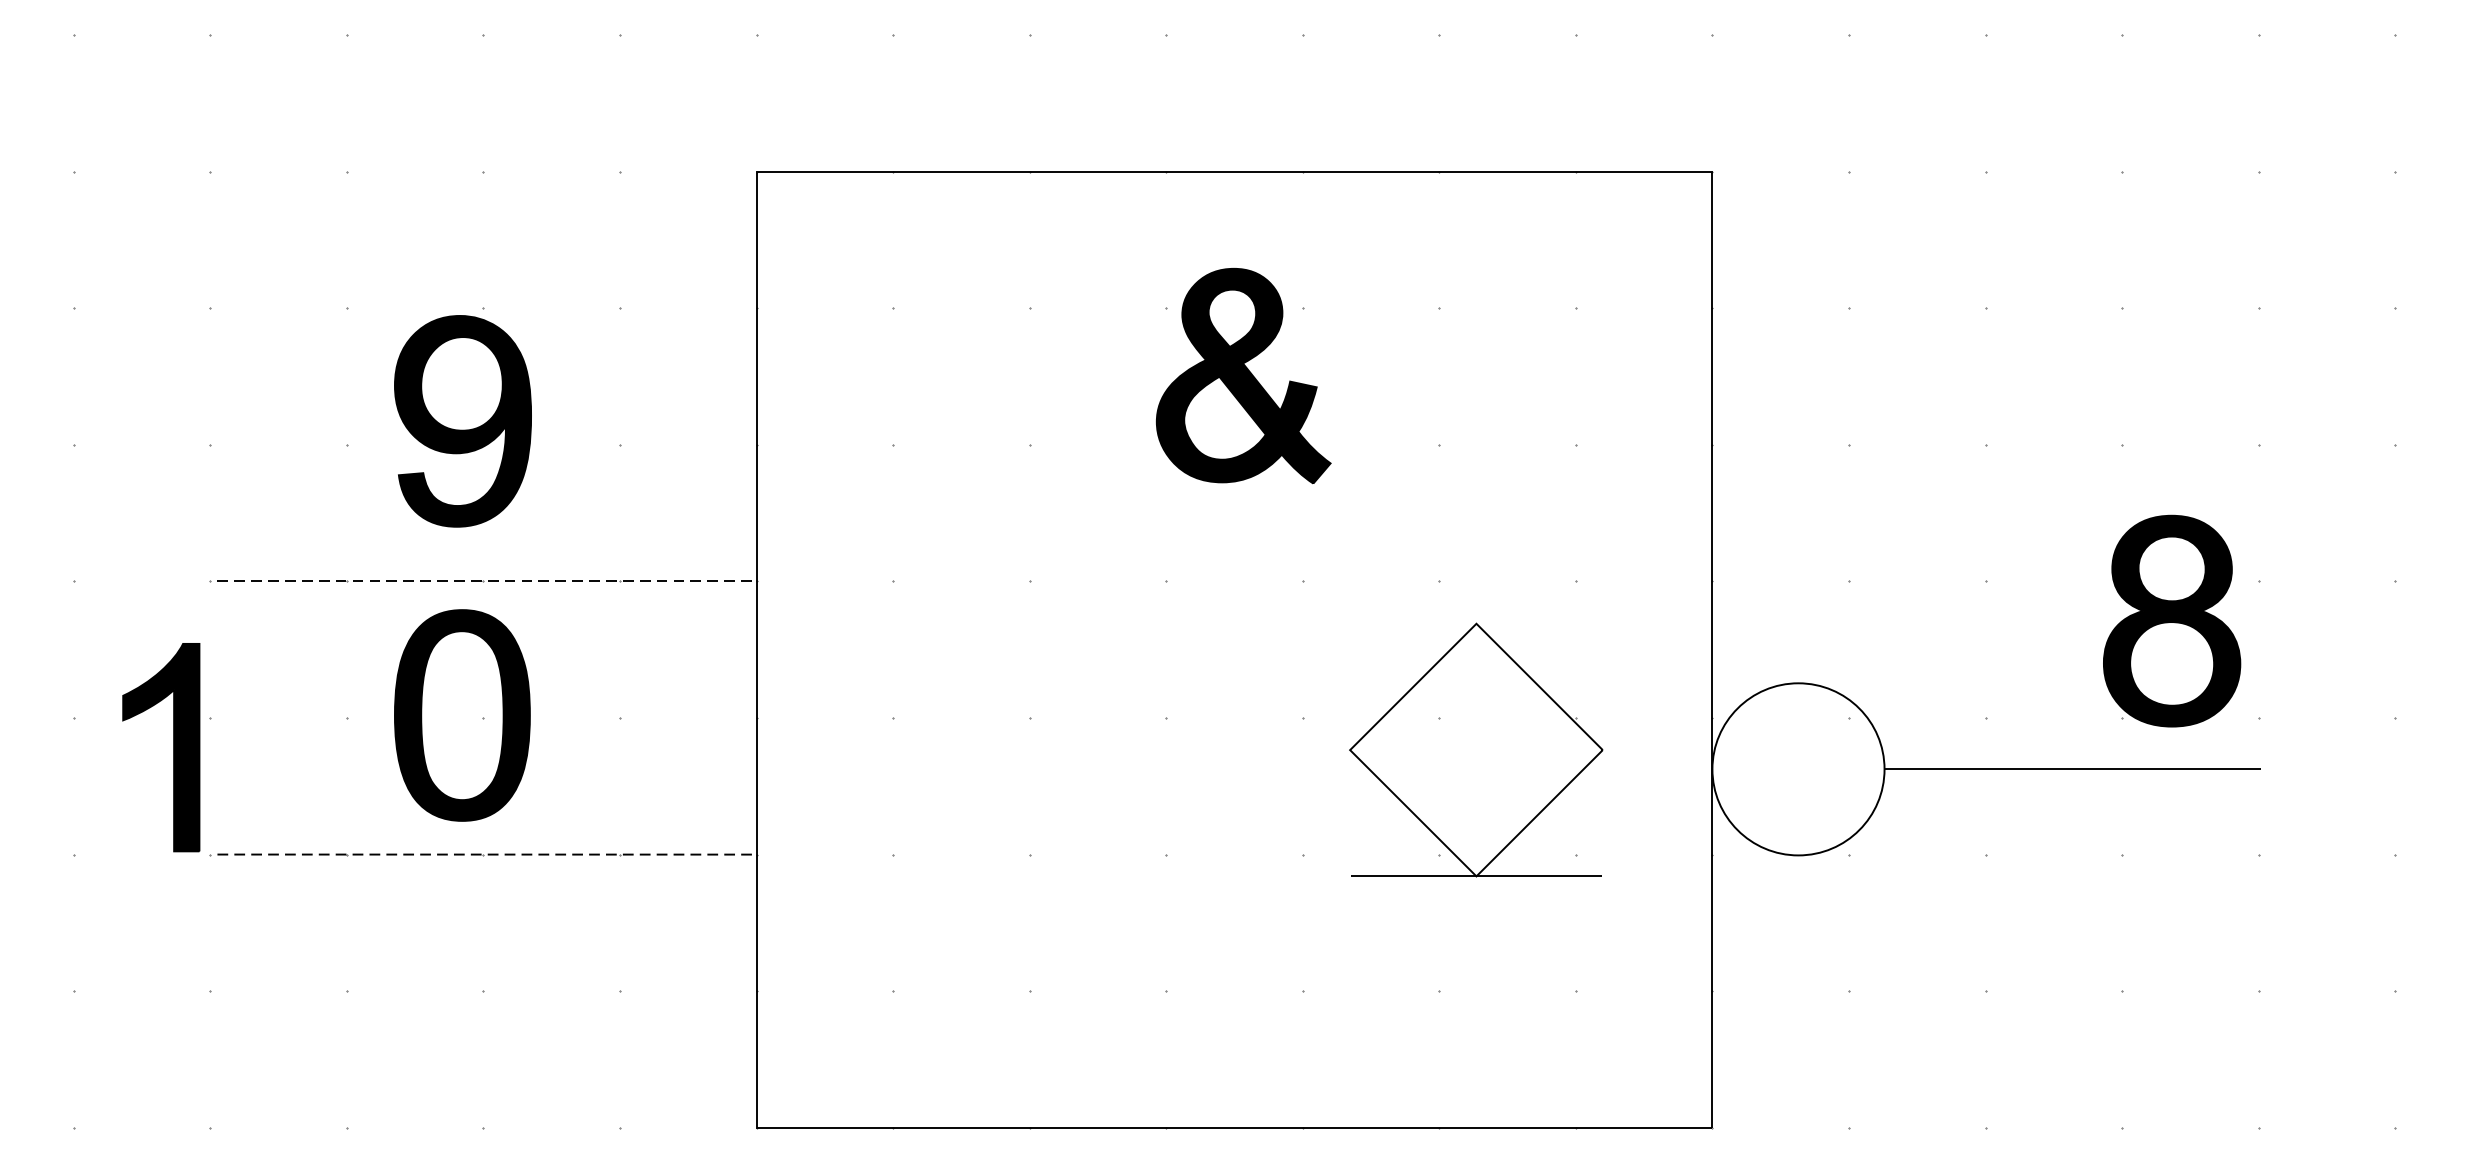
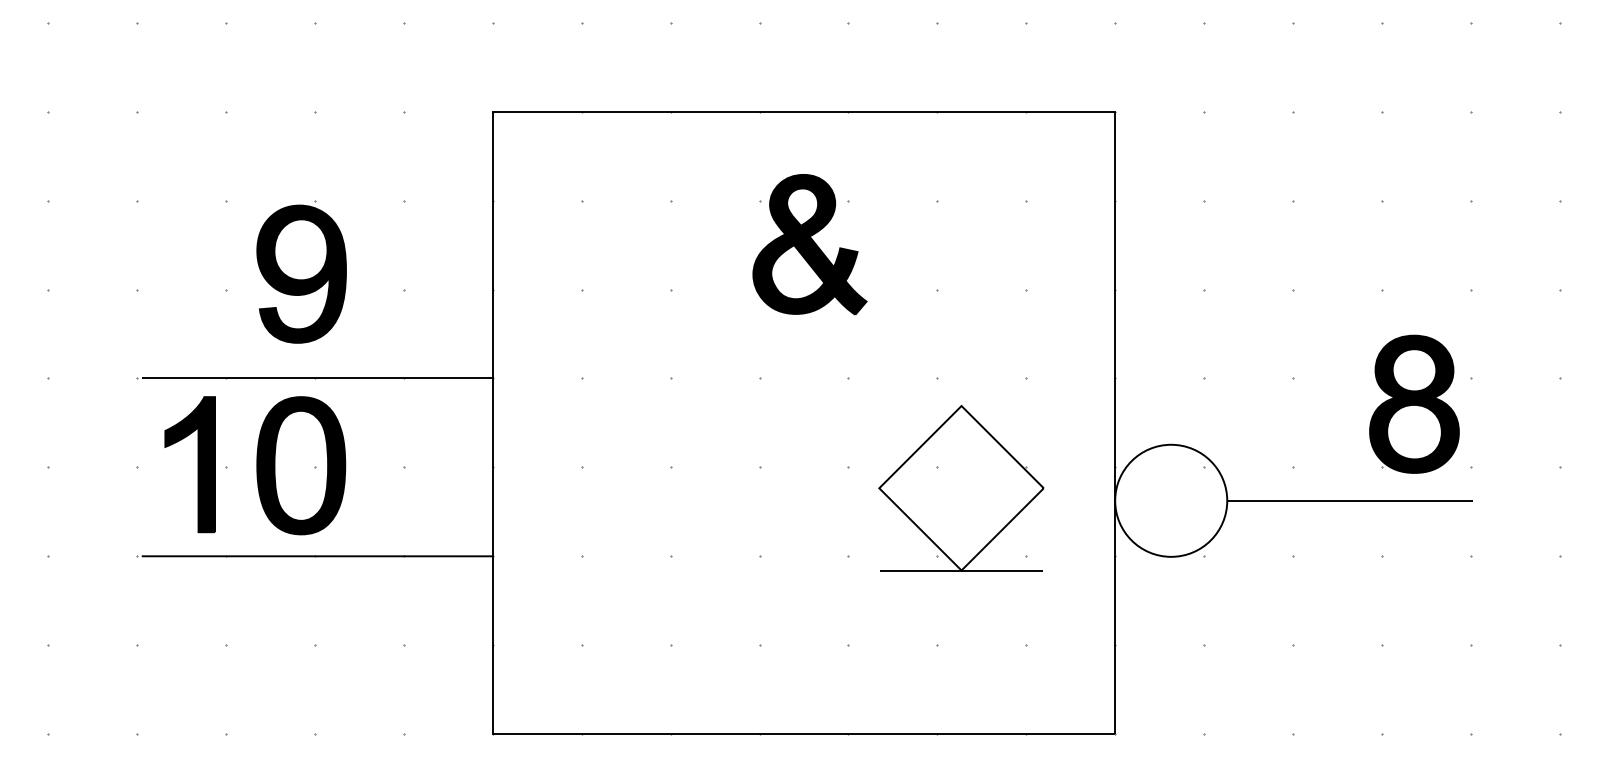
line: (487, 581) -> (317, 378), dashed -> solid
part: (172, 747) -> (197, 464), moved
line: (487, 854) -> (317, 556), dashed -> solid

